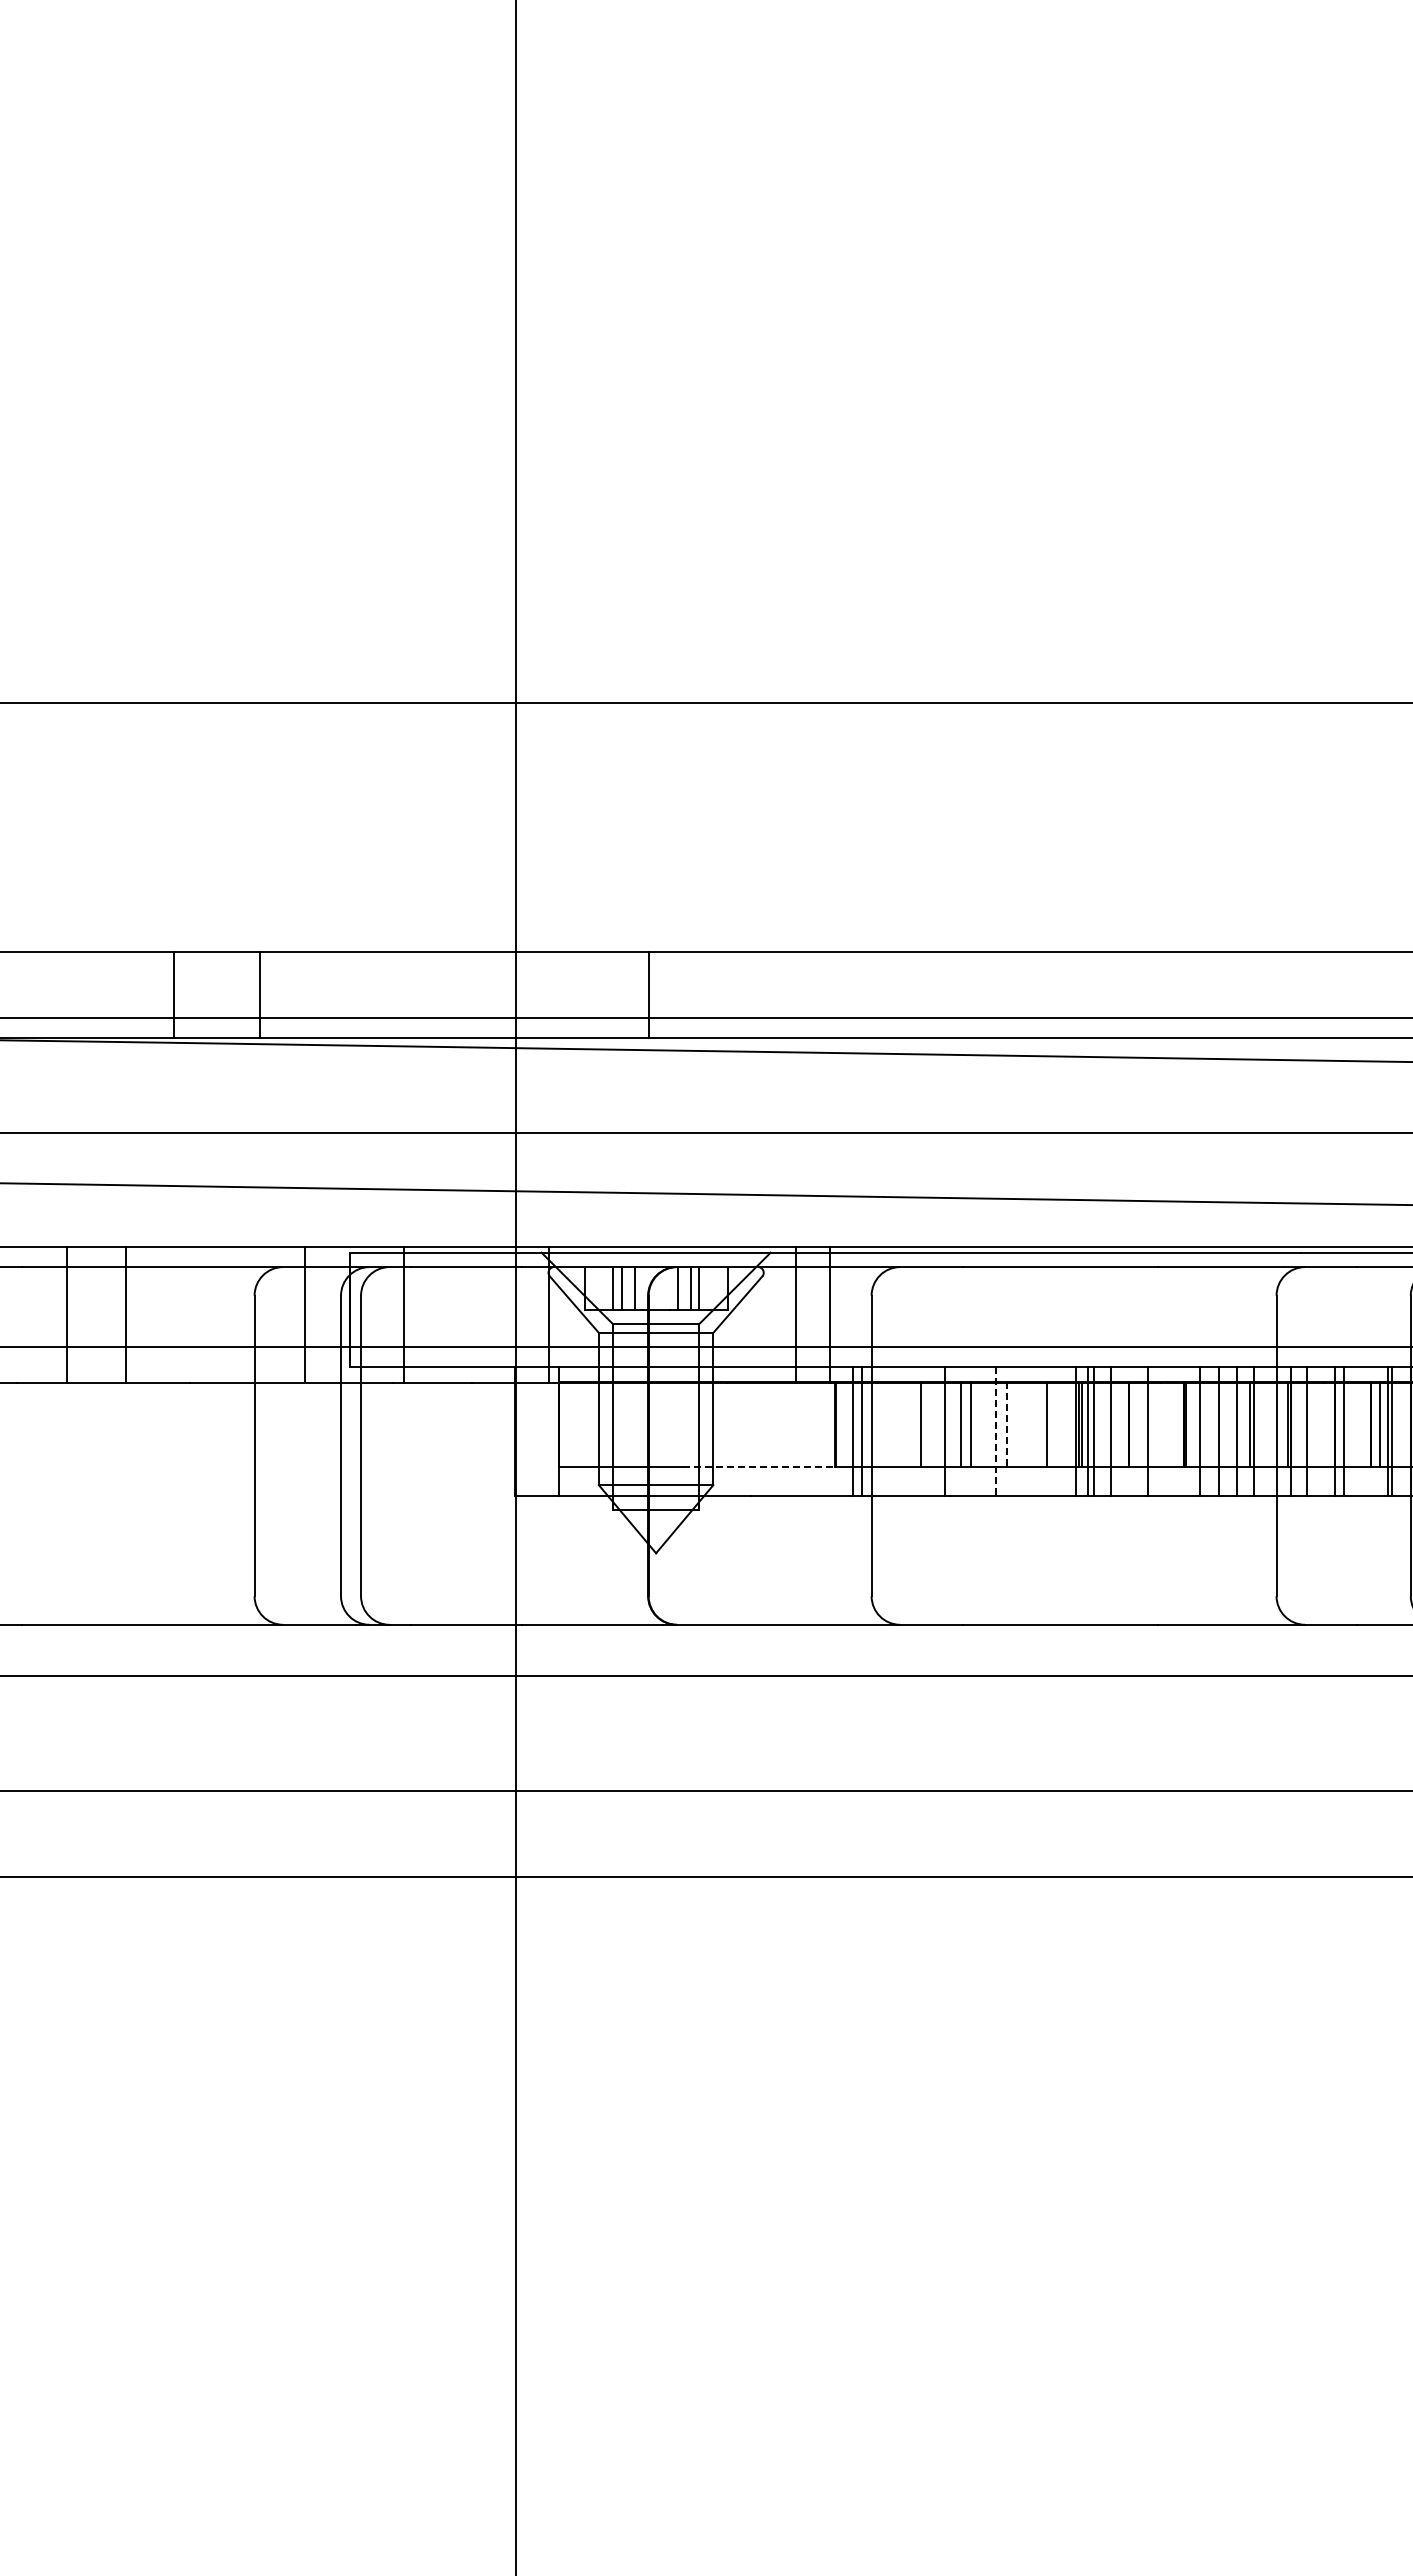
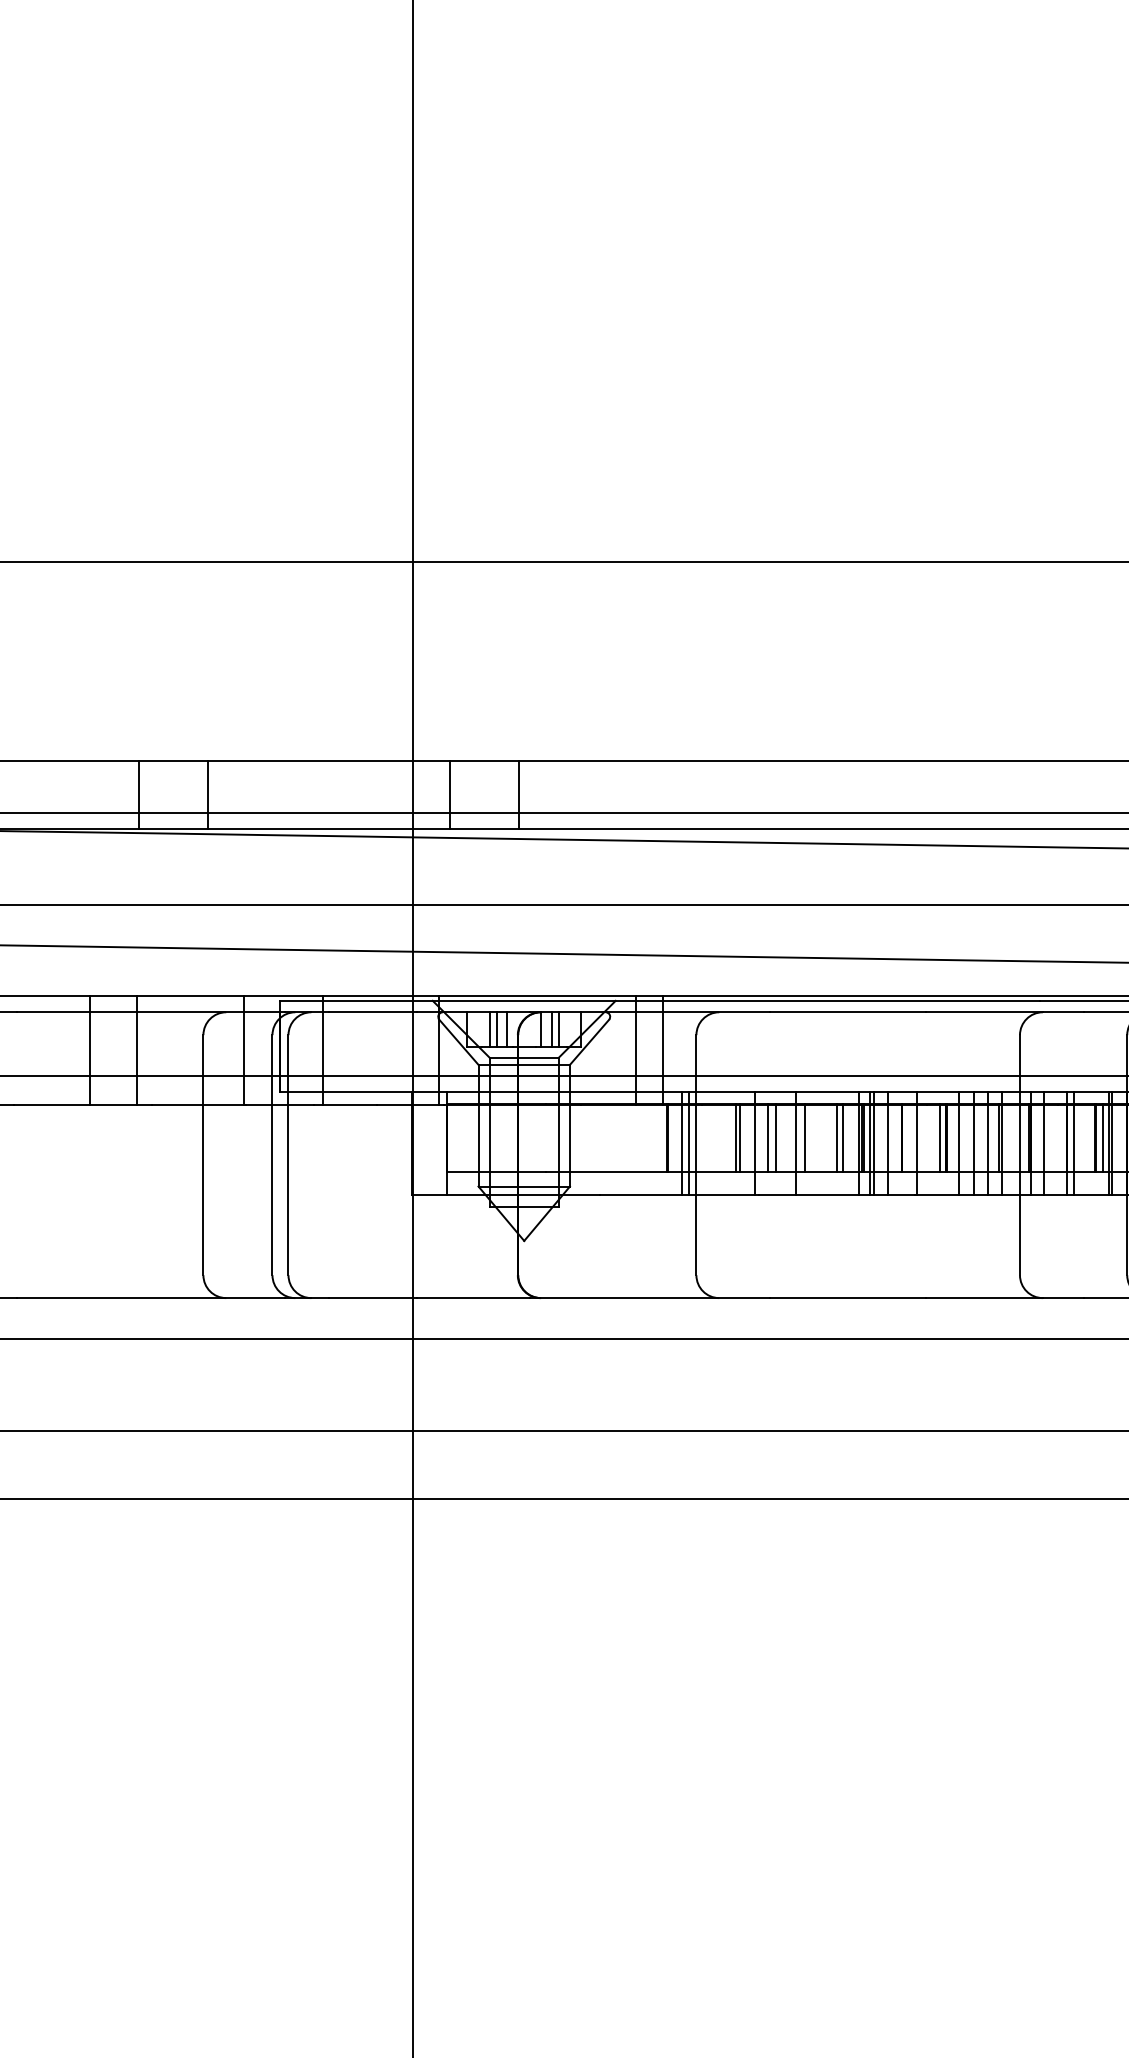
line: (563, 994) -> (450, 794), added
line: (67, 1314) -> (89, 1050), moved
line: (126, 1314) -> (137, 1050), moved
line: (925, 1424) -> (739, 1138), added
line: (1006, 1424) -> (804, 1138), dashed -> solid
line: (1055, 1424) -> (843, 1138), added
line: (1176, 1424) -> (940, 1138), added
line: (996, 1432) -> (796, 1144), dashed -> solid
line: (759, 1467) -> (606, 1172), dashed -> solid

